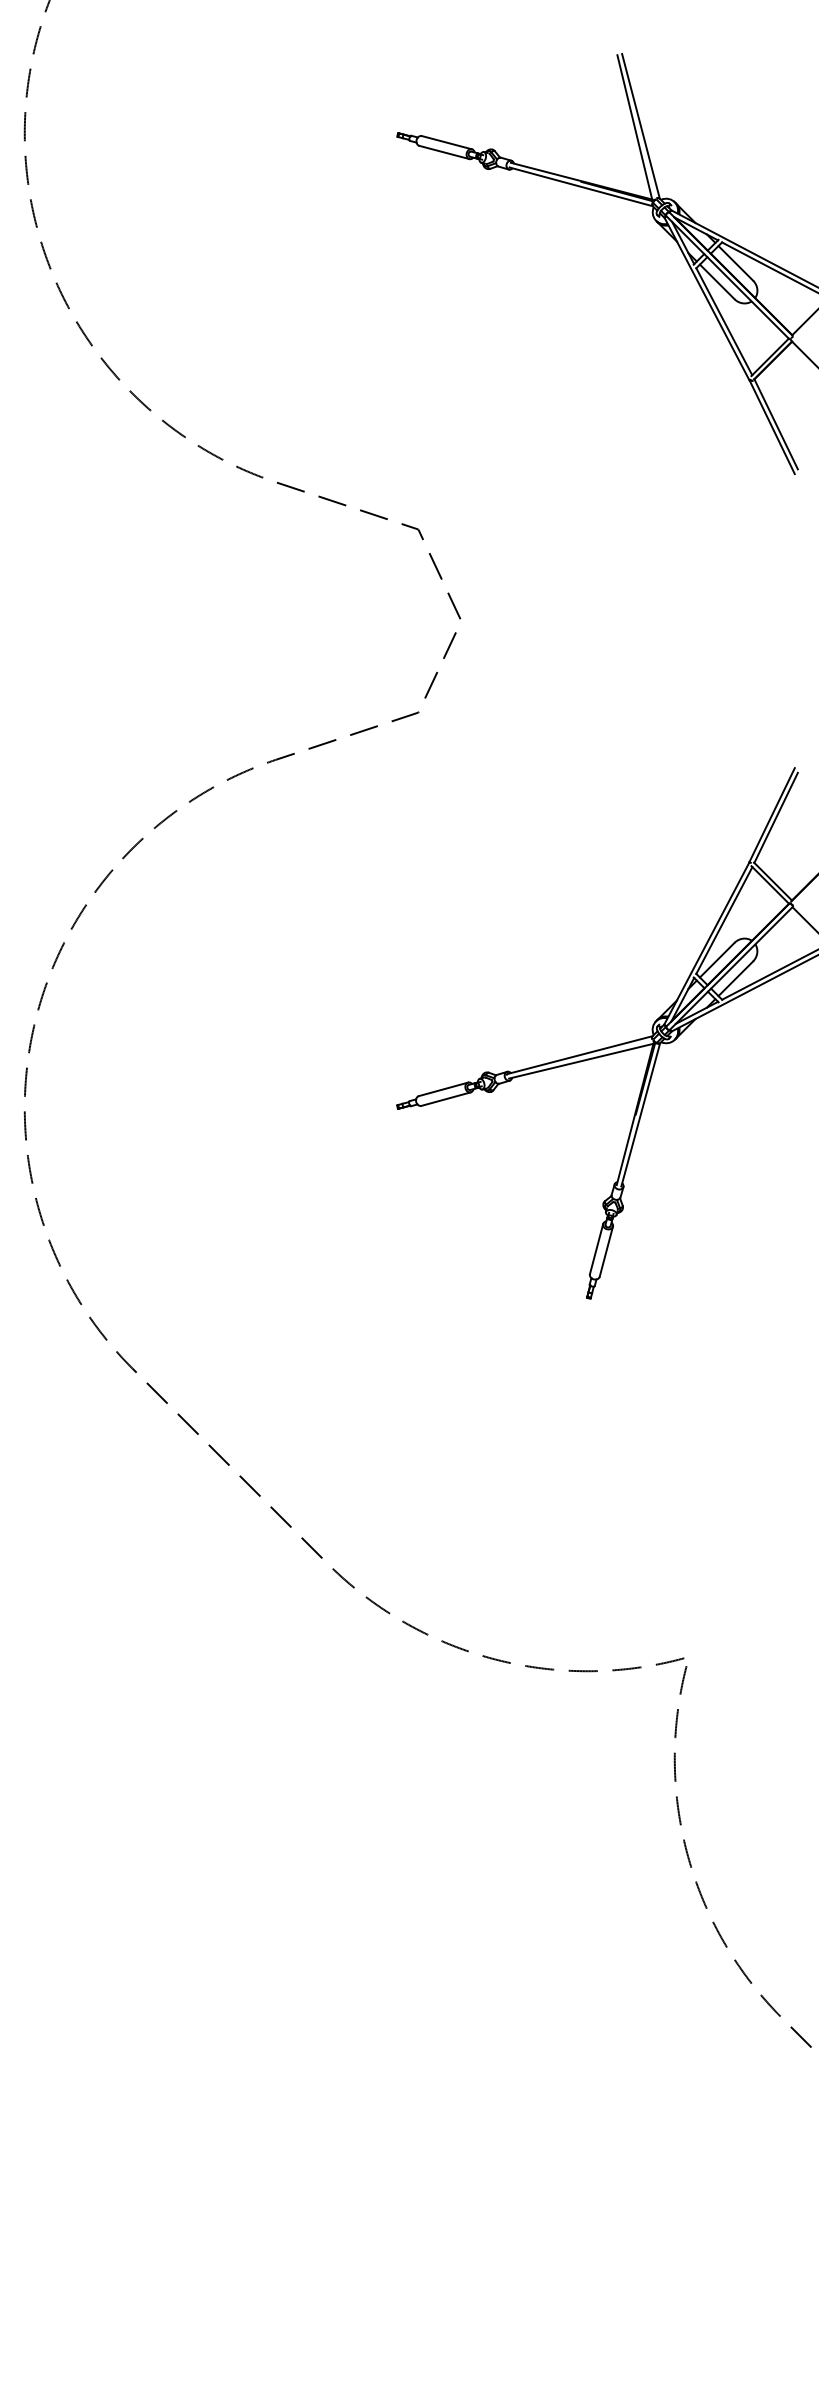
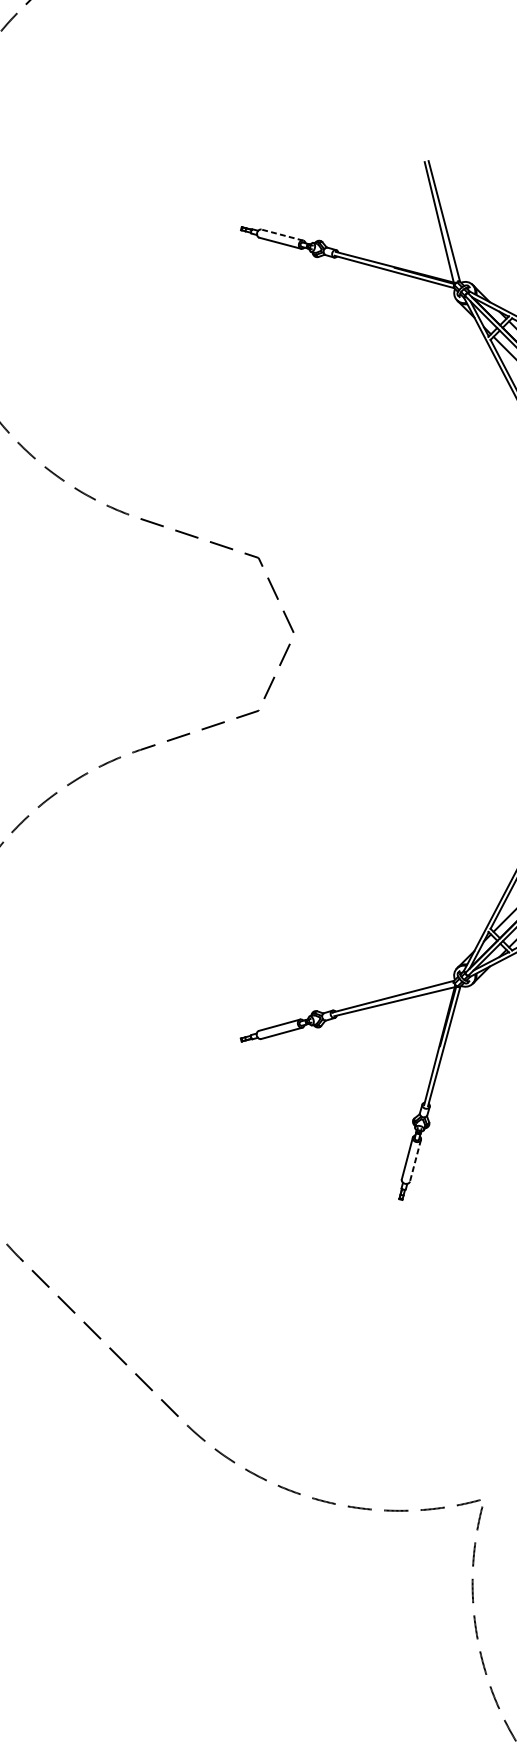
line: (446, 142) -> (282, 234), solid -> dashed
line: (606, 1251) -> (415, 1160), solid -> dashed

